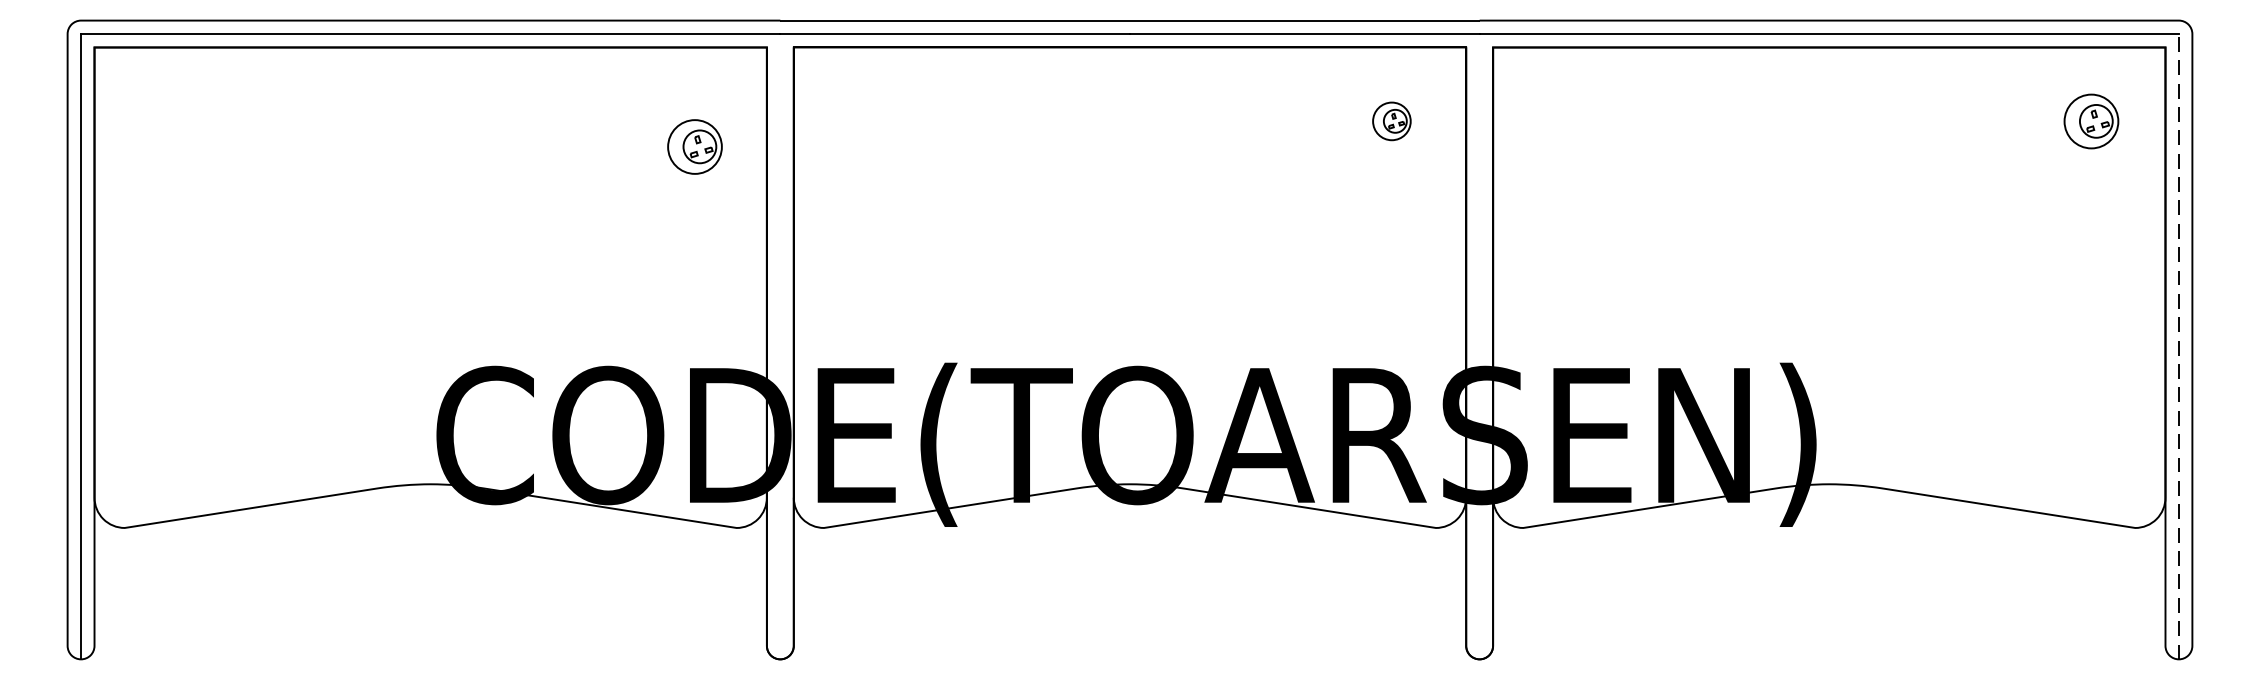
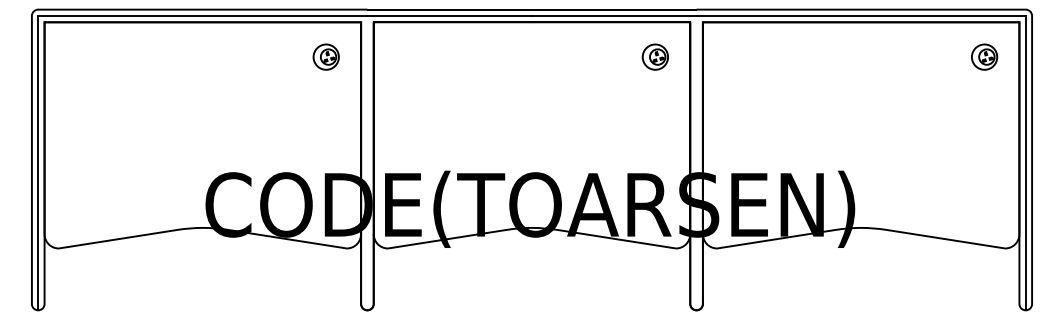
part: (1390, 120) -> (654, 56), size x1.43
part: (693, 145) -> (325, 56), moved
line: (2178, 345) -> (1025, 162), dashed -> solid

